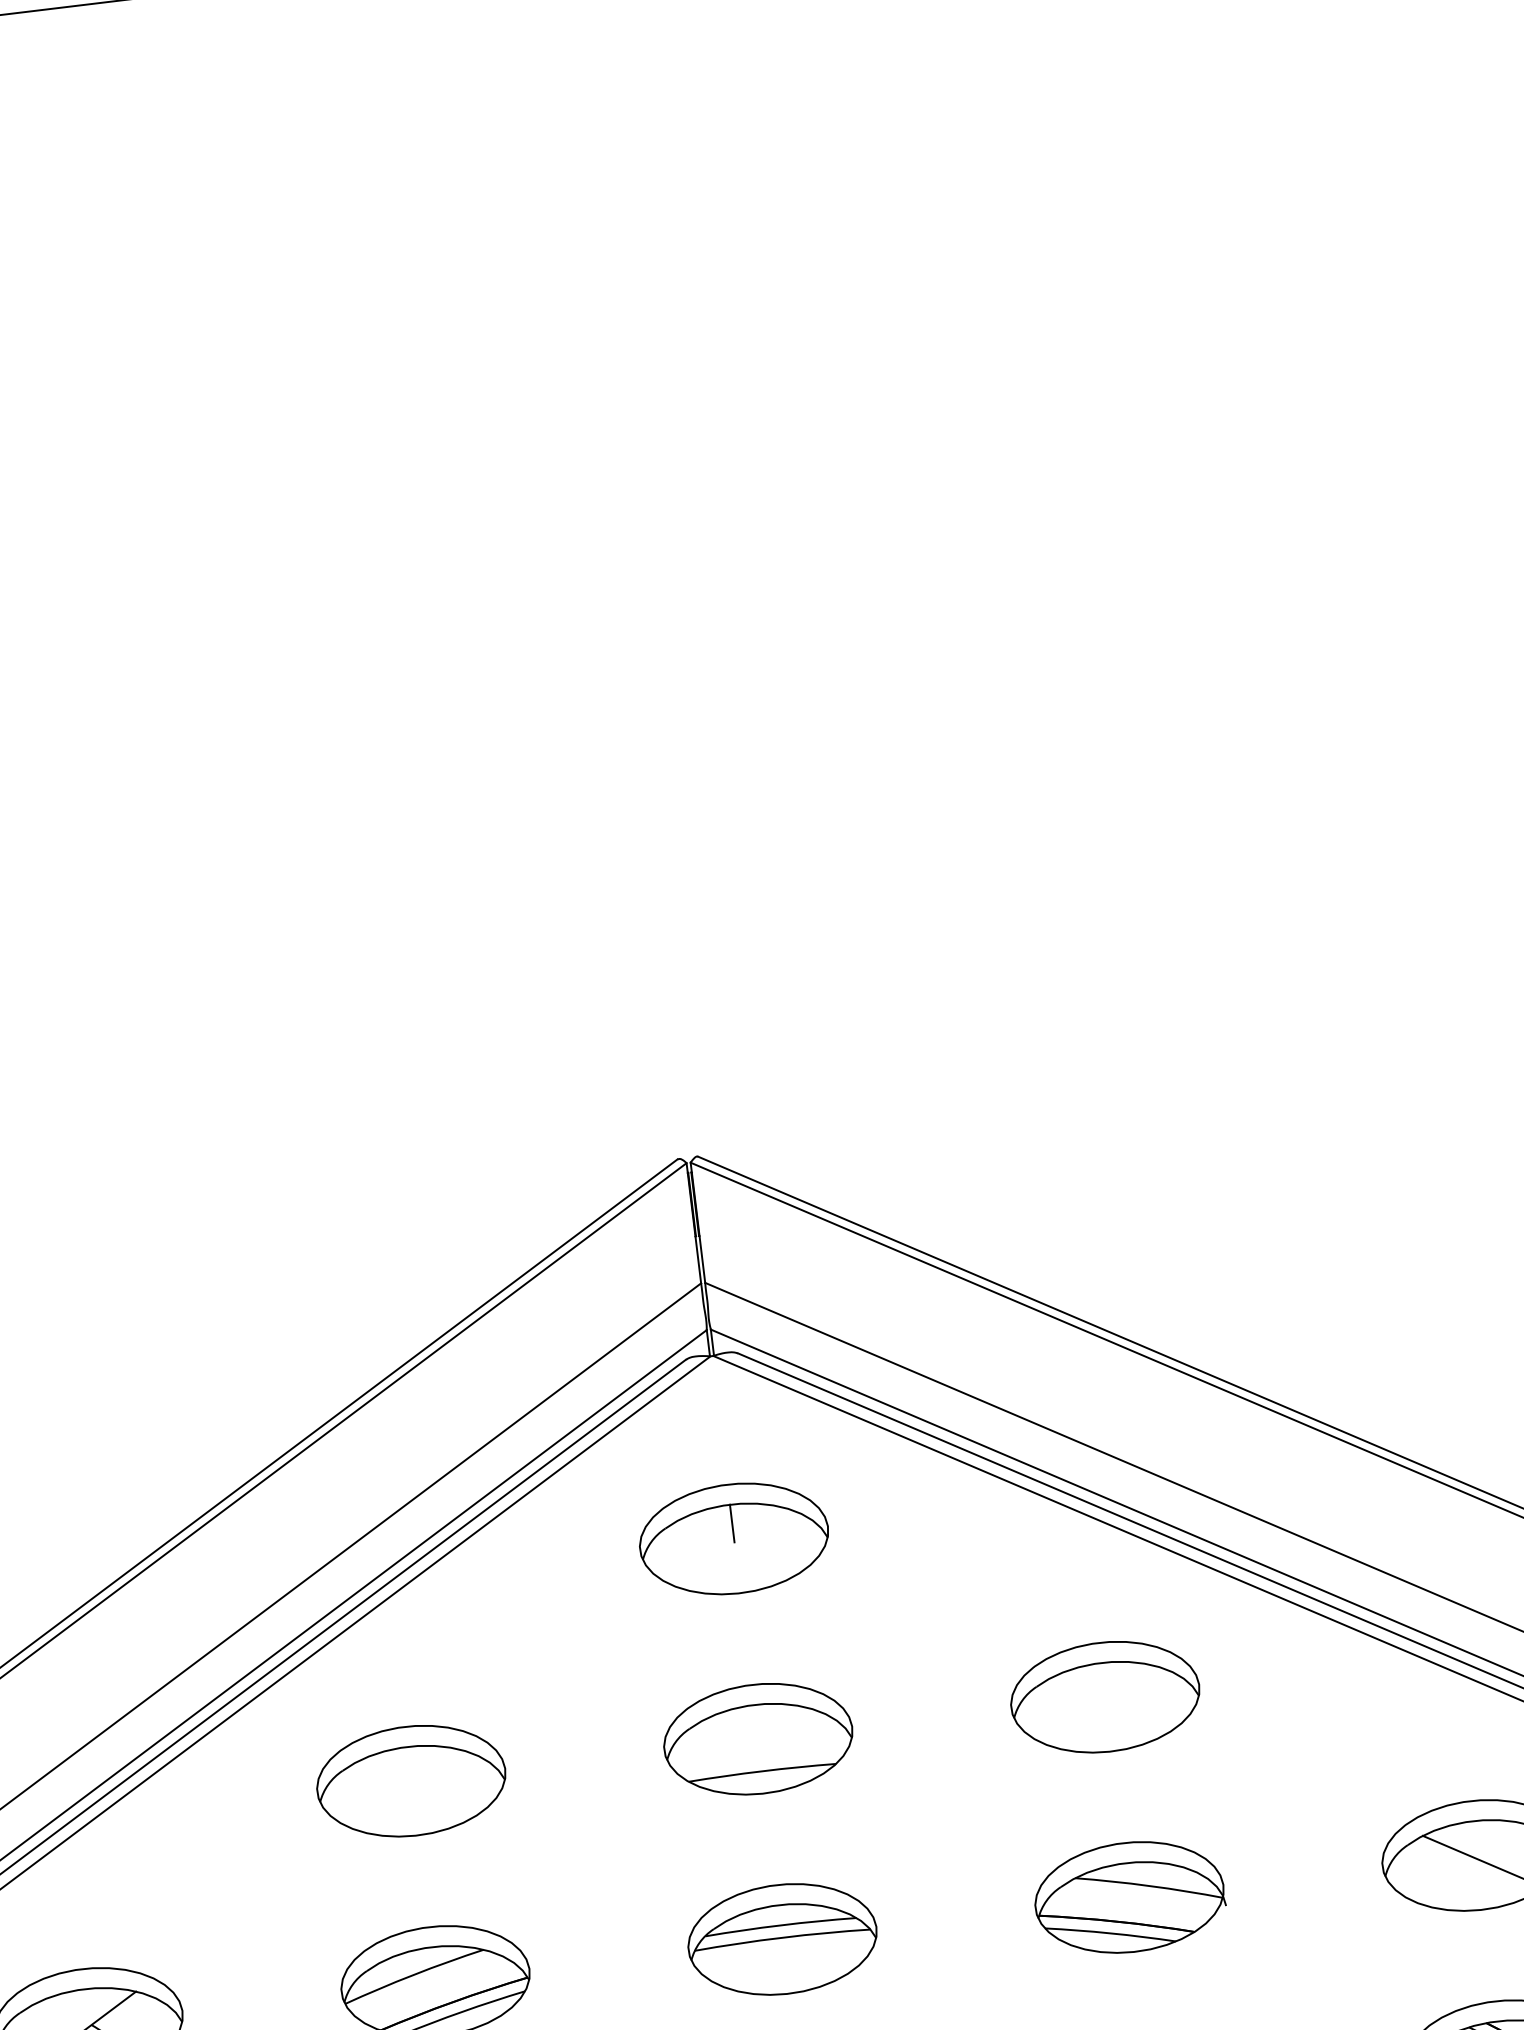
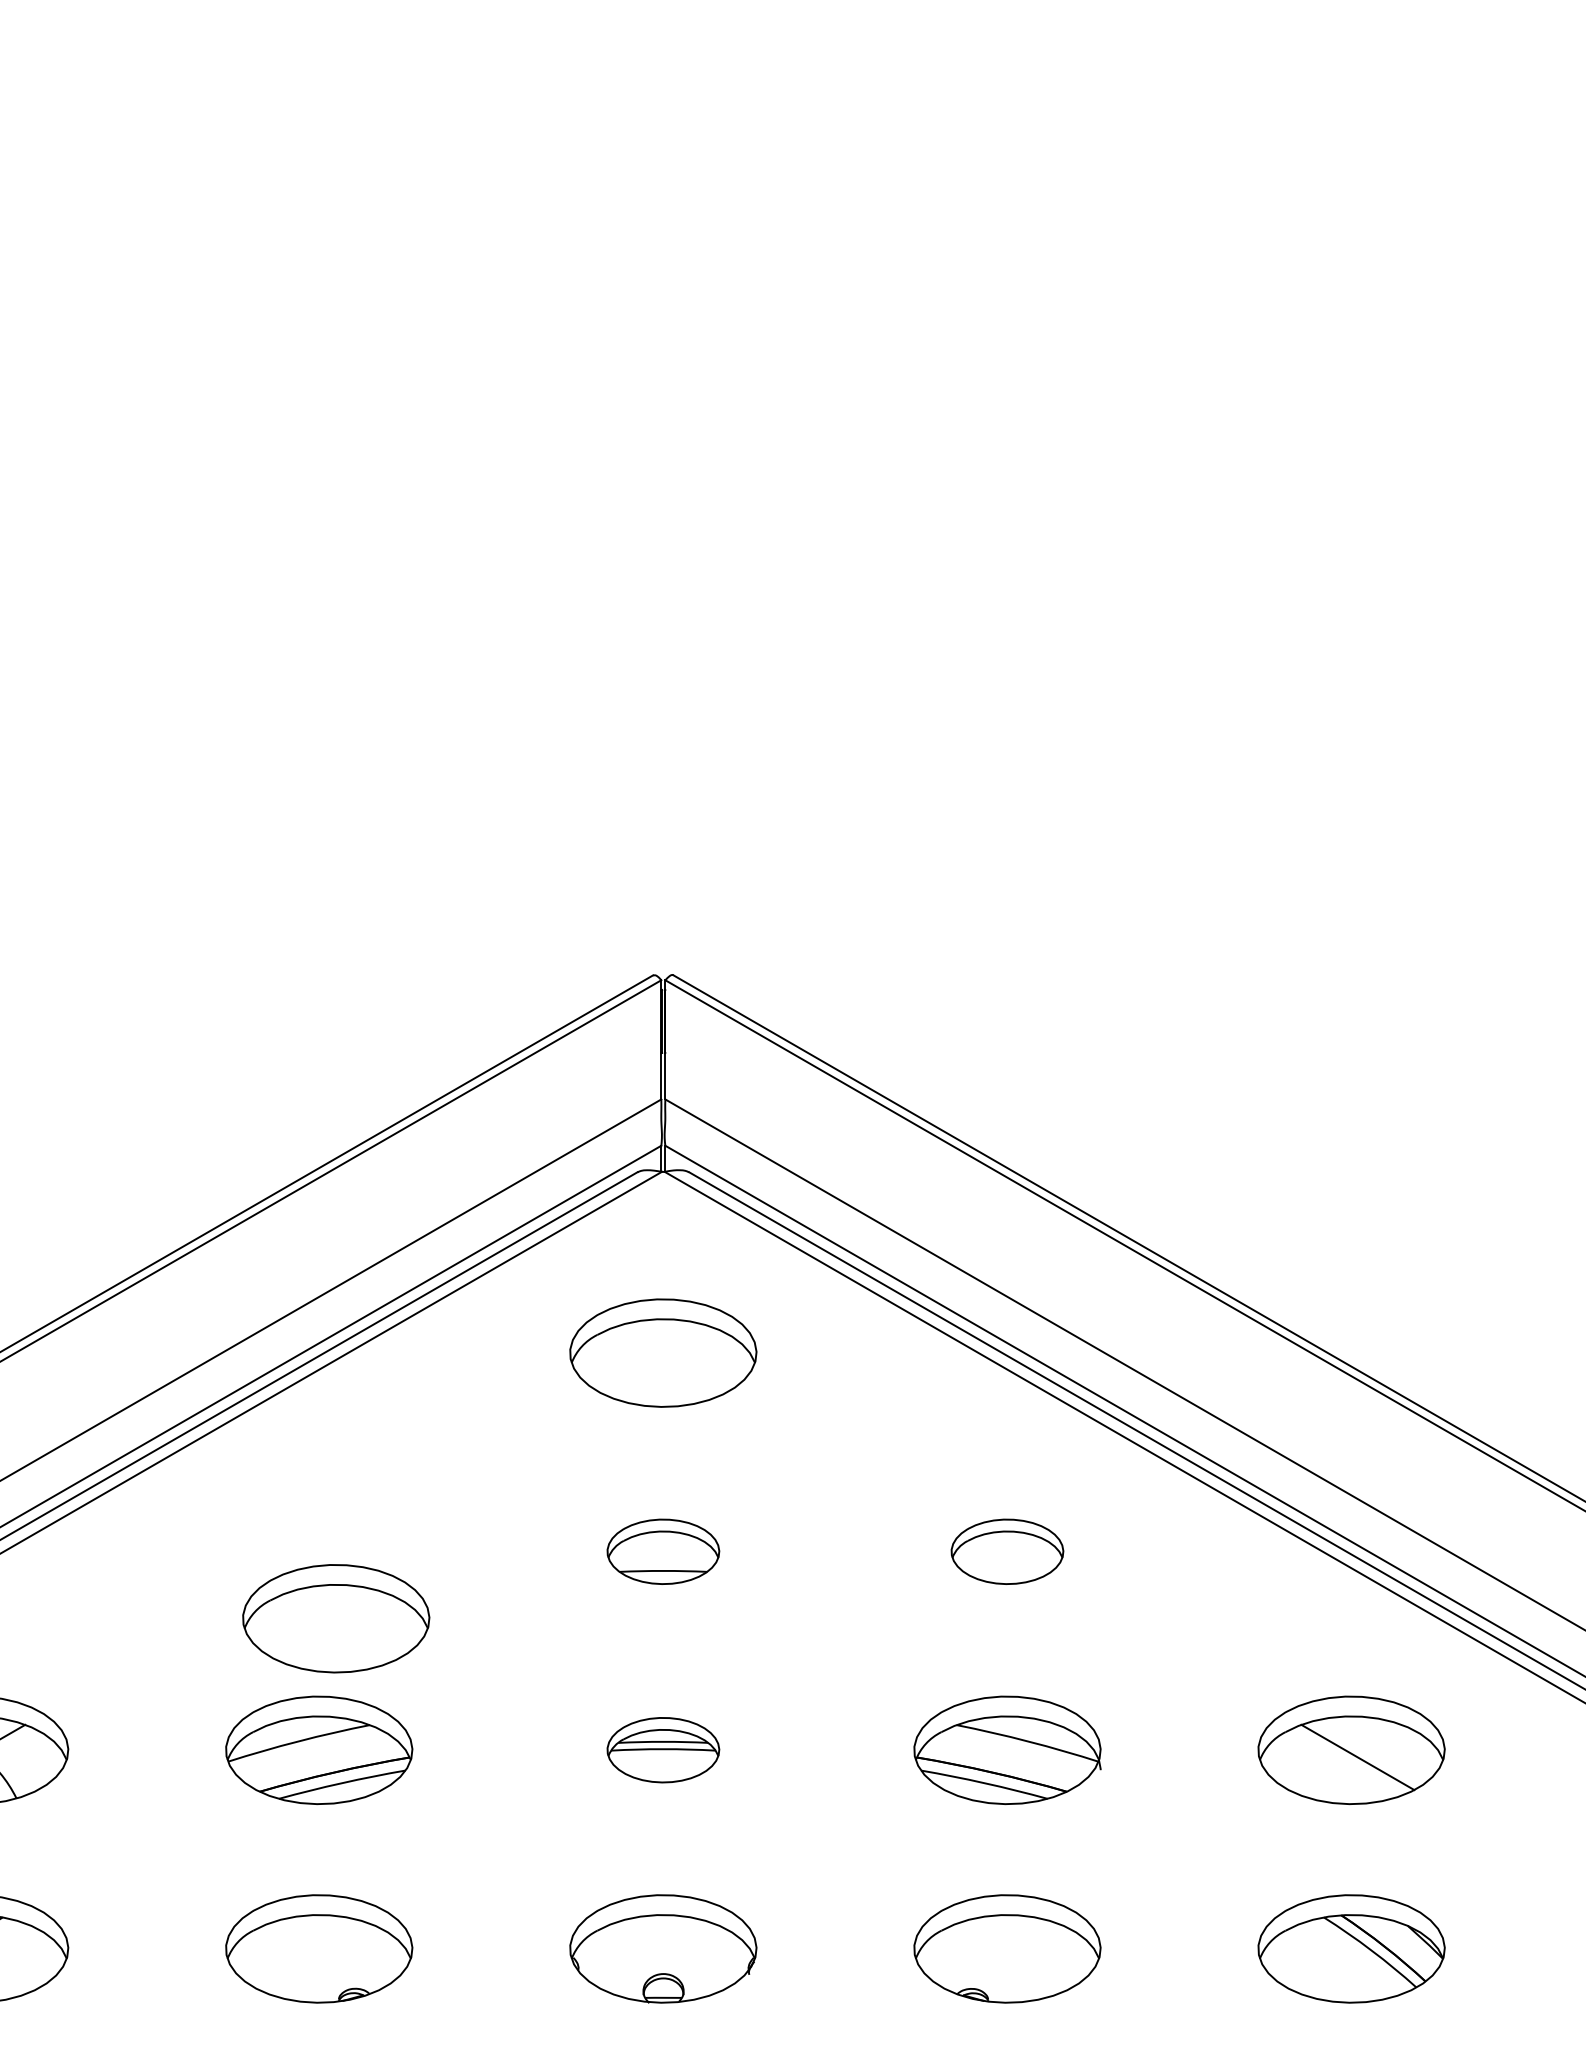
line: (732, 1523) -> (663, 1337), removed
part: (1105, 1696) -> (1007, 1551), size x0.6
part: (758, 1738) -> (663, 1551), size x0.6
part: (411, 1780) -> (336, 1618), moved
part: (782, 1938) -> (663, 1749), size x0.6

